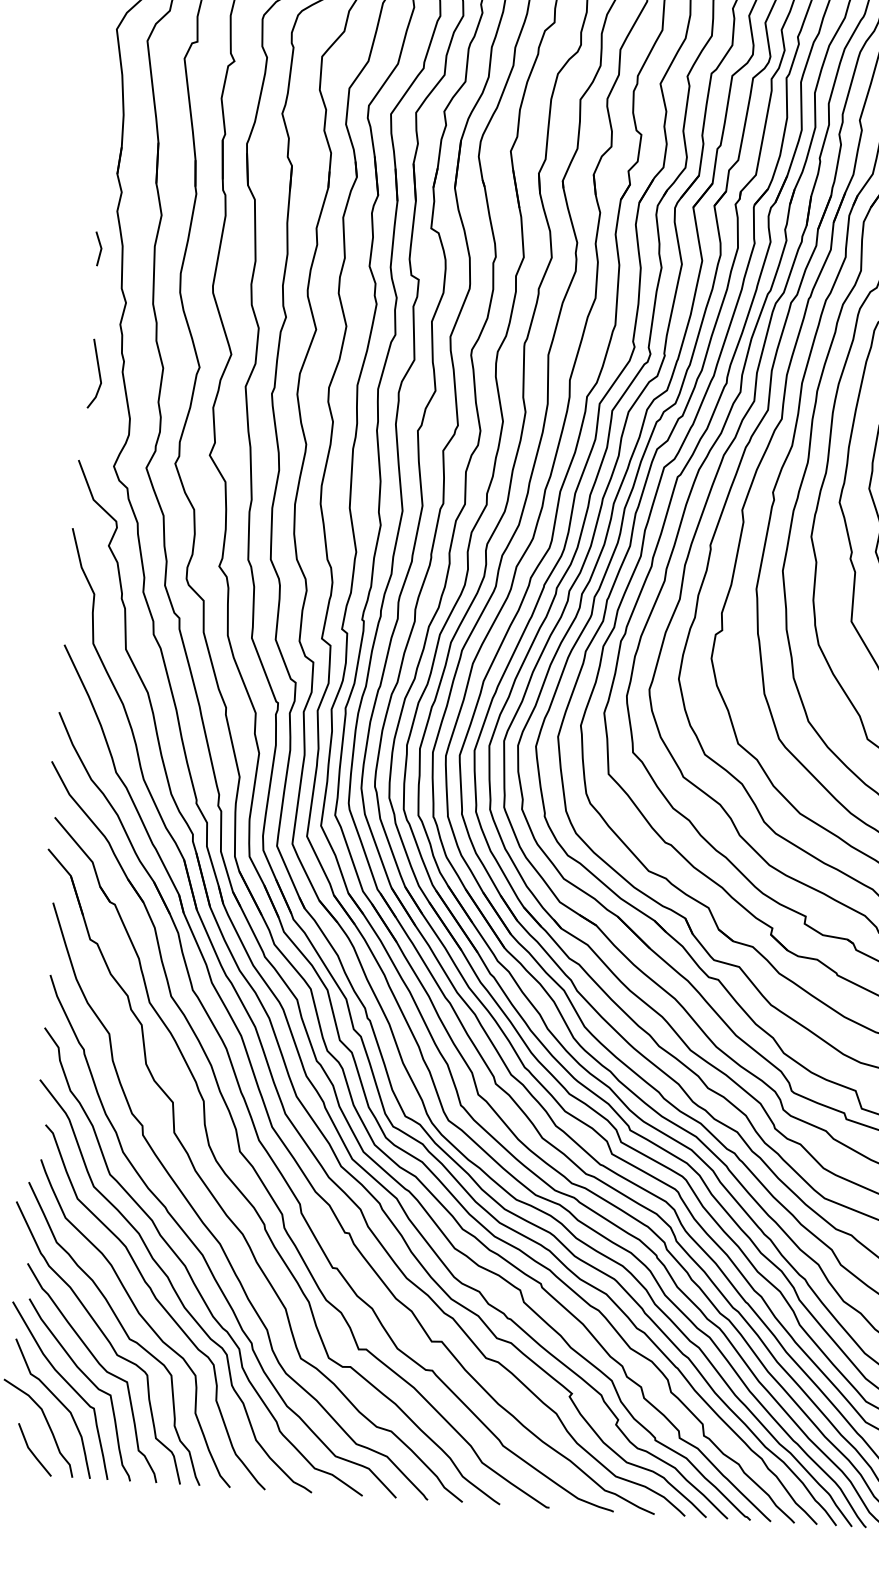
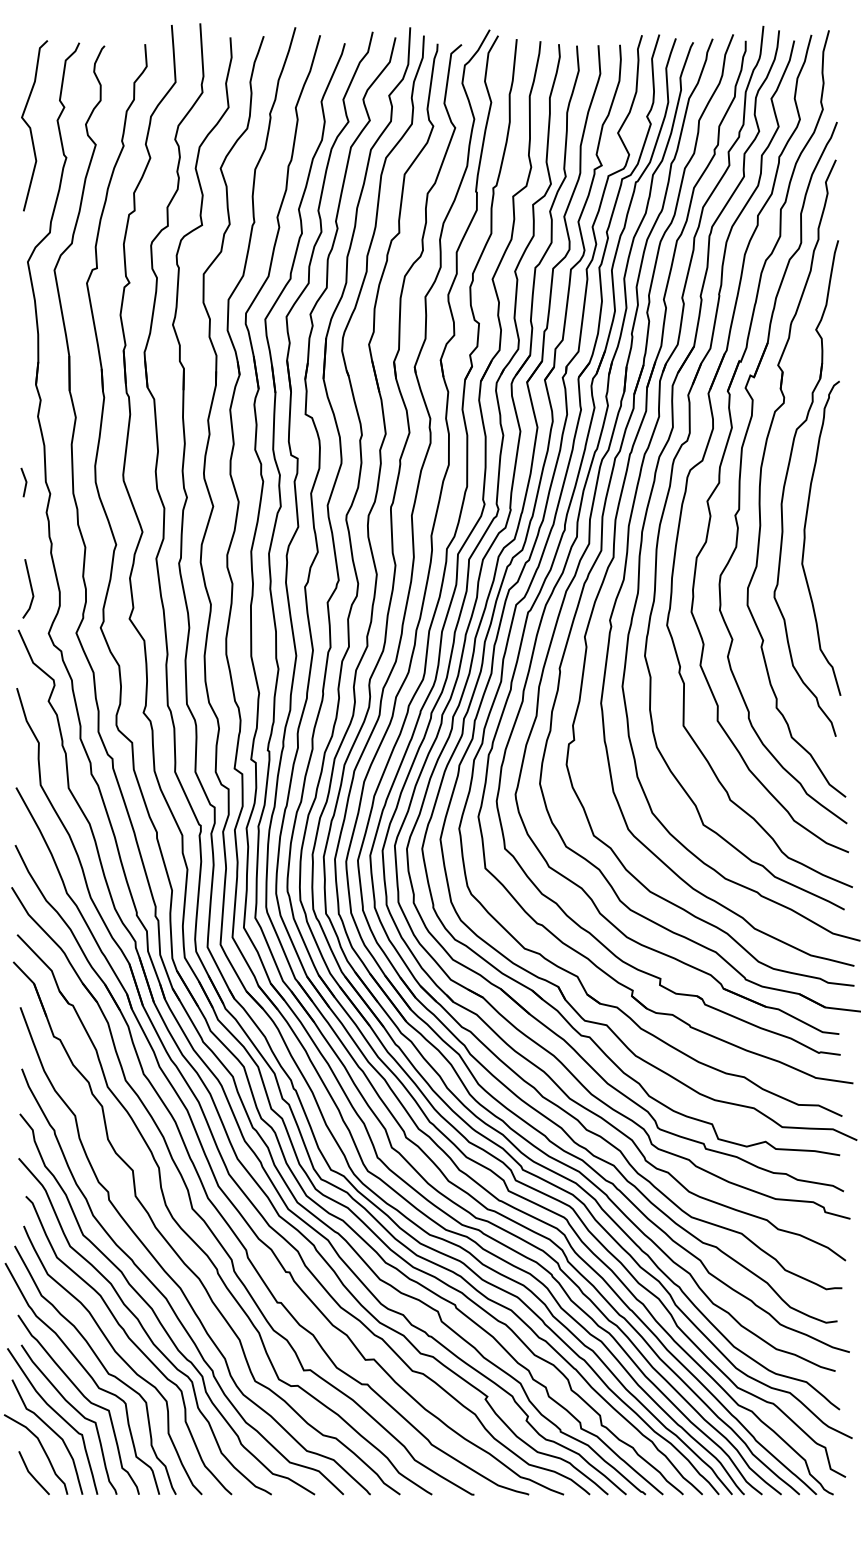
line: (100, 249) -> (25, 482), moved
line: (98, 373) -> (30, 588), moved

